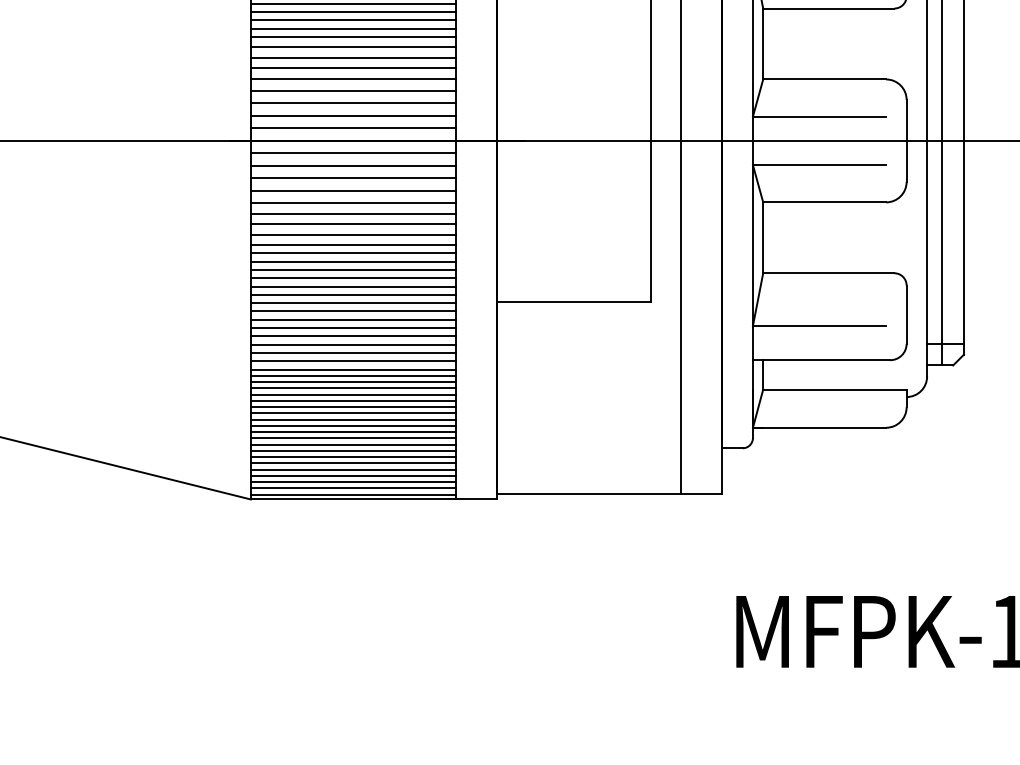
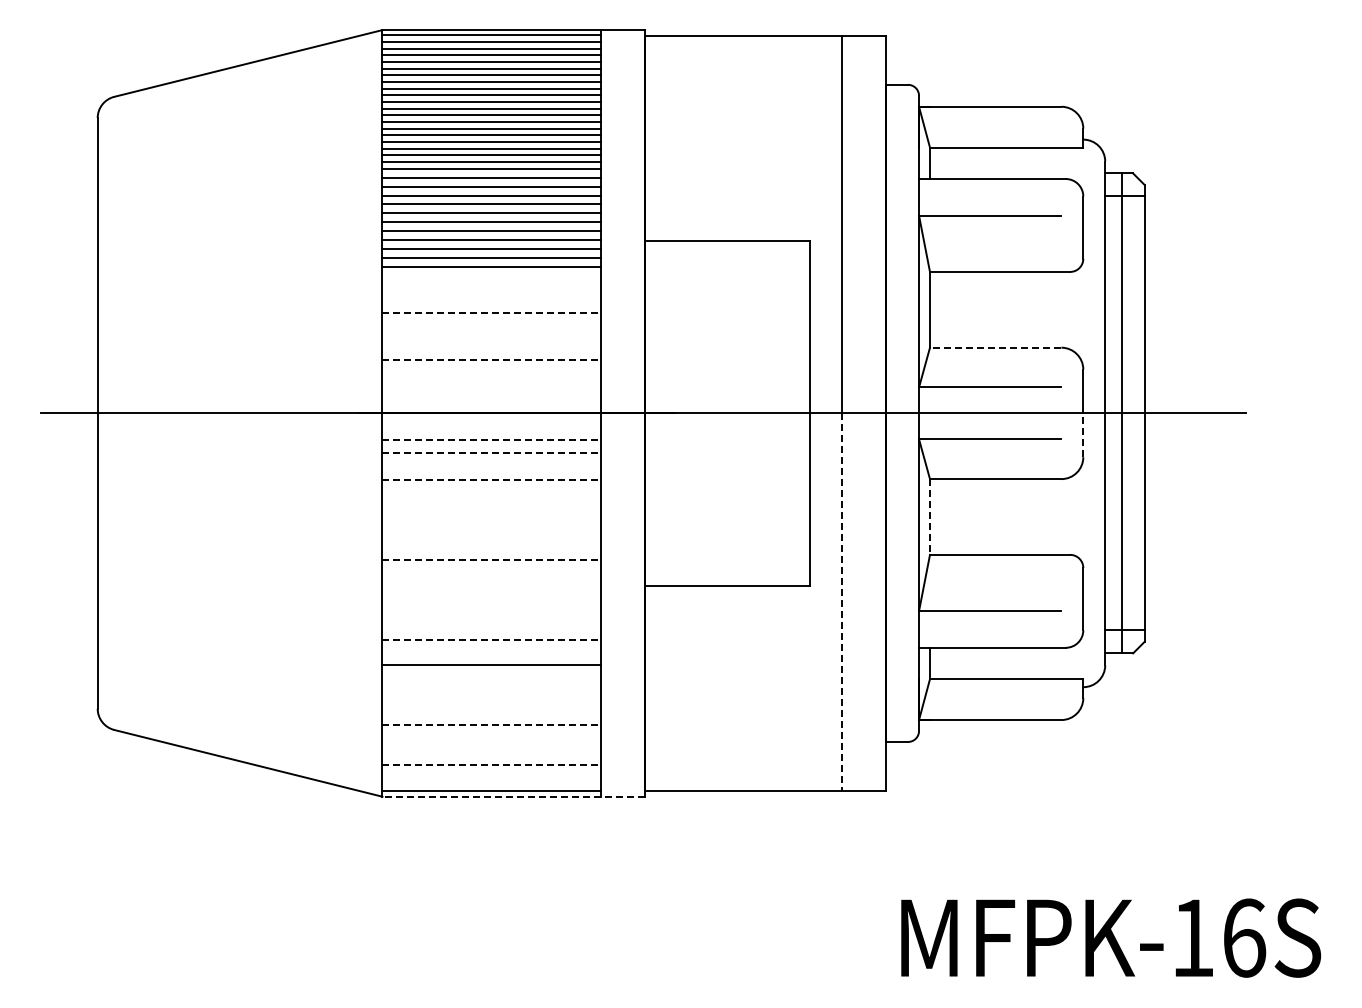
line: (352, 11) -> (491, 275), removed
line: (352, 20) -> (491, 284), removed
line: (352, 28) -> (491, 293), removed
line: (352, 37) -> (491, 302), removed
line: (352, 47) -> (491, 313), solid -> dashed
line: (352, 57) -> (491, 324), removed
line: (352, 68) -> (491, 335), removed
line: (352, 78) -> (491, 346), removed
line: (824, 79) -> (995, 347), solid -> dashed
line: (352, 91) -> (491, 360), solid -> dashed
line: (352, 103) -> (491, 373), removed
line: (352, 115) -> (491, 386), removed
line: (352, 128) -> (491, 400), removed
line: (352, 153) -> (491, 426), removed
line: (906, 161) -> (1083, 435), solid -> dashed
line: (352, 166) -> (491, 440), solid -> dashed
line: (352, 178) -> (491, 453), solid -> dashed
line: (352, 190) -> (491, 466), removed
line: (352, 203) -> (491, 480), solid -> dashed
line: (352, 213) -> (491, 491), removed
line: (352, 224) -> (491, 502), removed
line: (352, 234) -> (491, 513), removed
line: (762, 238) -> (929, 517), solid -> dashed
line: (352, 244) -> (491, 524), removed
line: (352, 253) -> (491, 533), removed
line: (352, 261) -> (491, 542), removed
line: (352, 270) -> (491, 551), removed
line: (352, 278) -> (491, 560), solid -> dashed
line: (352, 286) -> (491, 569), removed
line: (352, 294) -> (491, 577), removed
line: (352, 302) -> (491, 586), removed
line: (352, 311) -> (491, 595), removed
line: (681, 317) -> (842, 602), solid -> dashed
line: (352, 319) -> (491, 604), removed
line: (352, 328) -> (491, 613), removed
line: (352, 336) -> (491, 622), removed
line: (352, 344) -> (491, 631), removed
line: (352, 353) -> (491, 640), solid -> dashed
line: (352, 361) -> (491, 649), removed
line: (352, 369) -> (491, 657), removed
line: (352, 382) -> (491, 671), removed
line: (352, 388) -> (491, 678), removed
line: (352, 394) -> (491, 684), removed
line: (352, 401) -> (491, 691), removed
line: (352, 407) -> (491, 698), removed
line: (352, 413) -> (491, 704), removed
line: (352, 419) -> (491, 711), removed
line: (352, 426) -> (491, 718), removed
line: (352, 431) -> (491, 724), solid -> dashed
line: (352, 438) -> (491, 731), removed
line: (352, 445) -> (491, 738), removed
line: (352, 450) -> (491, 744), removed
line: (352, 457) -> (491, 751), removed
line: (352, 463) -> (491, 758), removed
line: (352, 469) -> (491, 764), solid -> dashed
line: (352, 475) -> (491, 771), removed
line: (352, 482) -> (491, 778), removed
line: (352, 488) -> (491, 784), removed
line: (373, 499) -> (513, 796), solid -> dashed

